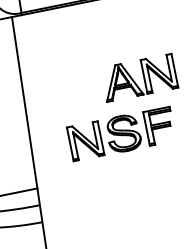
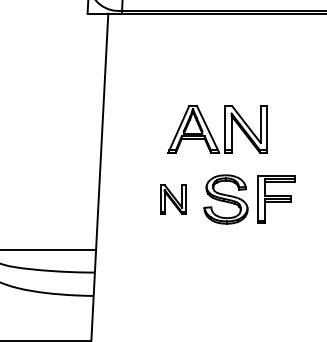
part: (143, 76) -> (224, 128), moved
part: (85, 141) -> (173, 199), size x0.6

